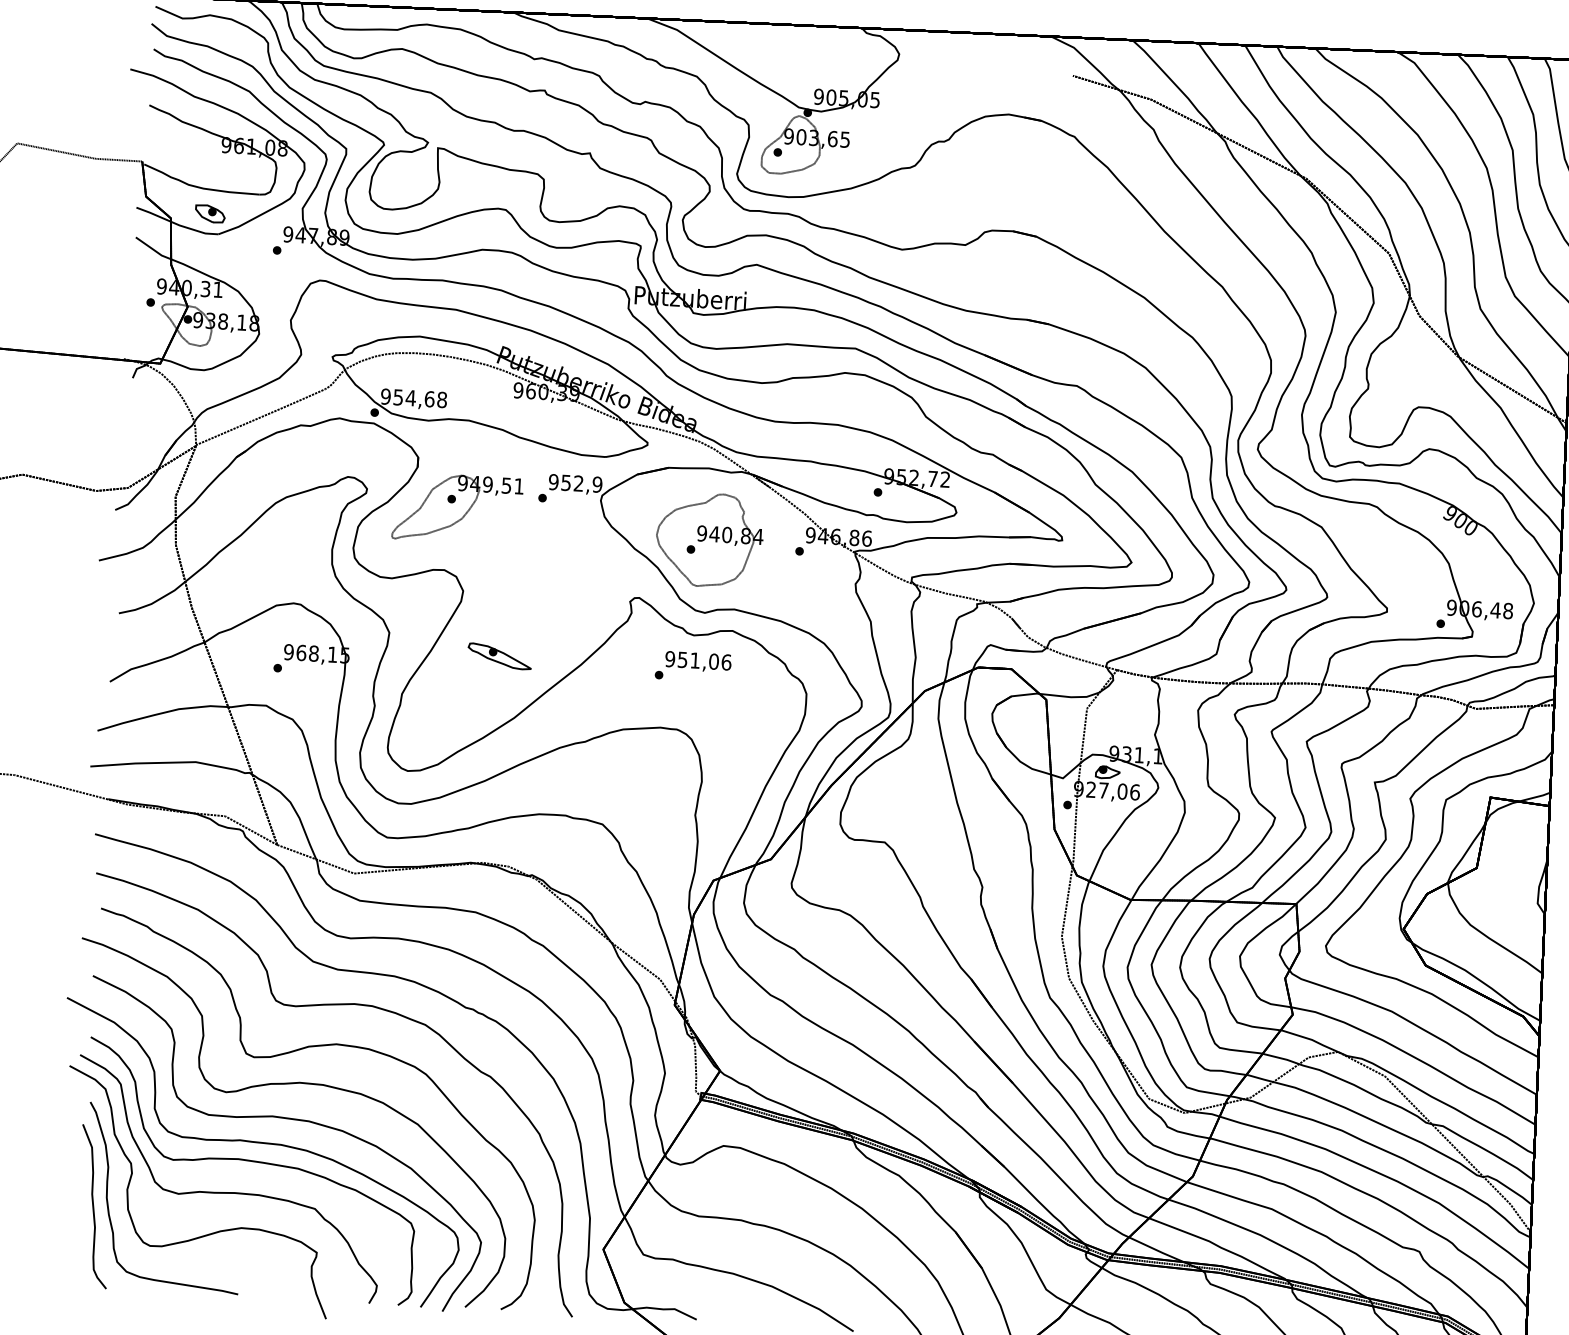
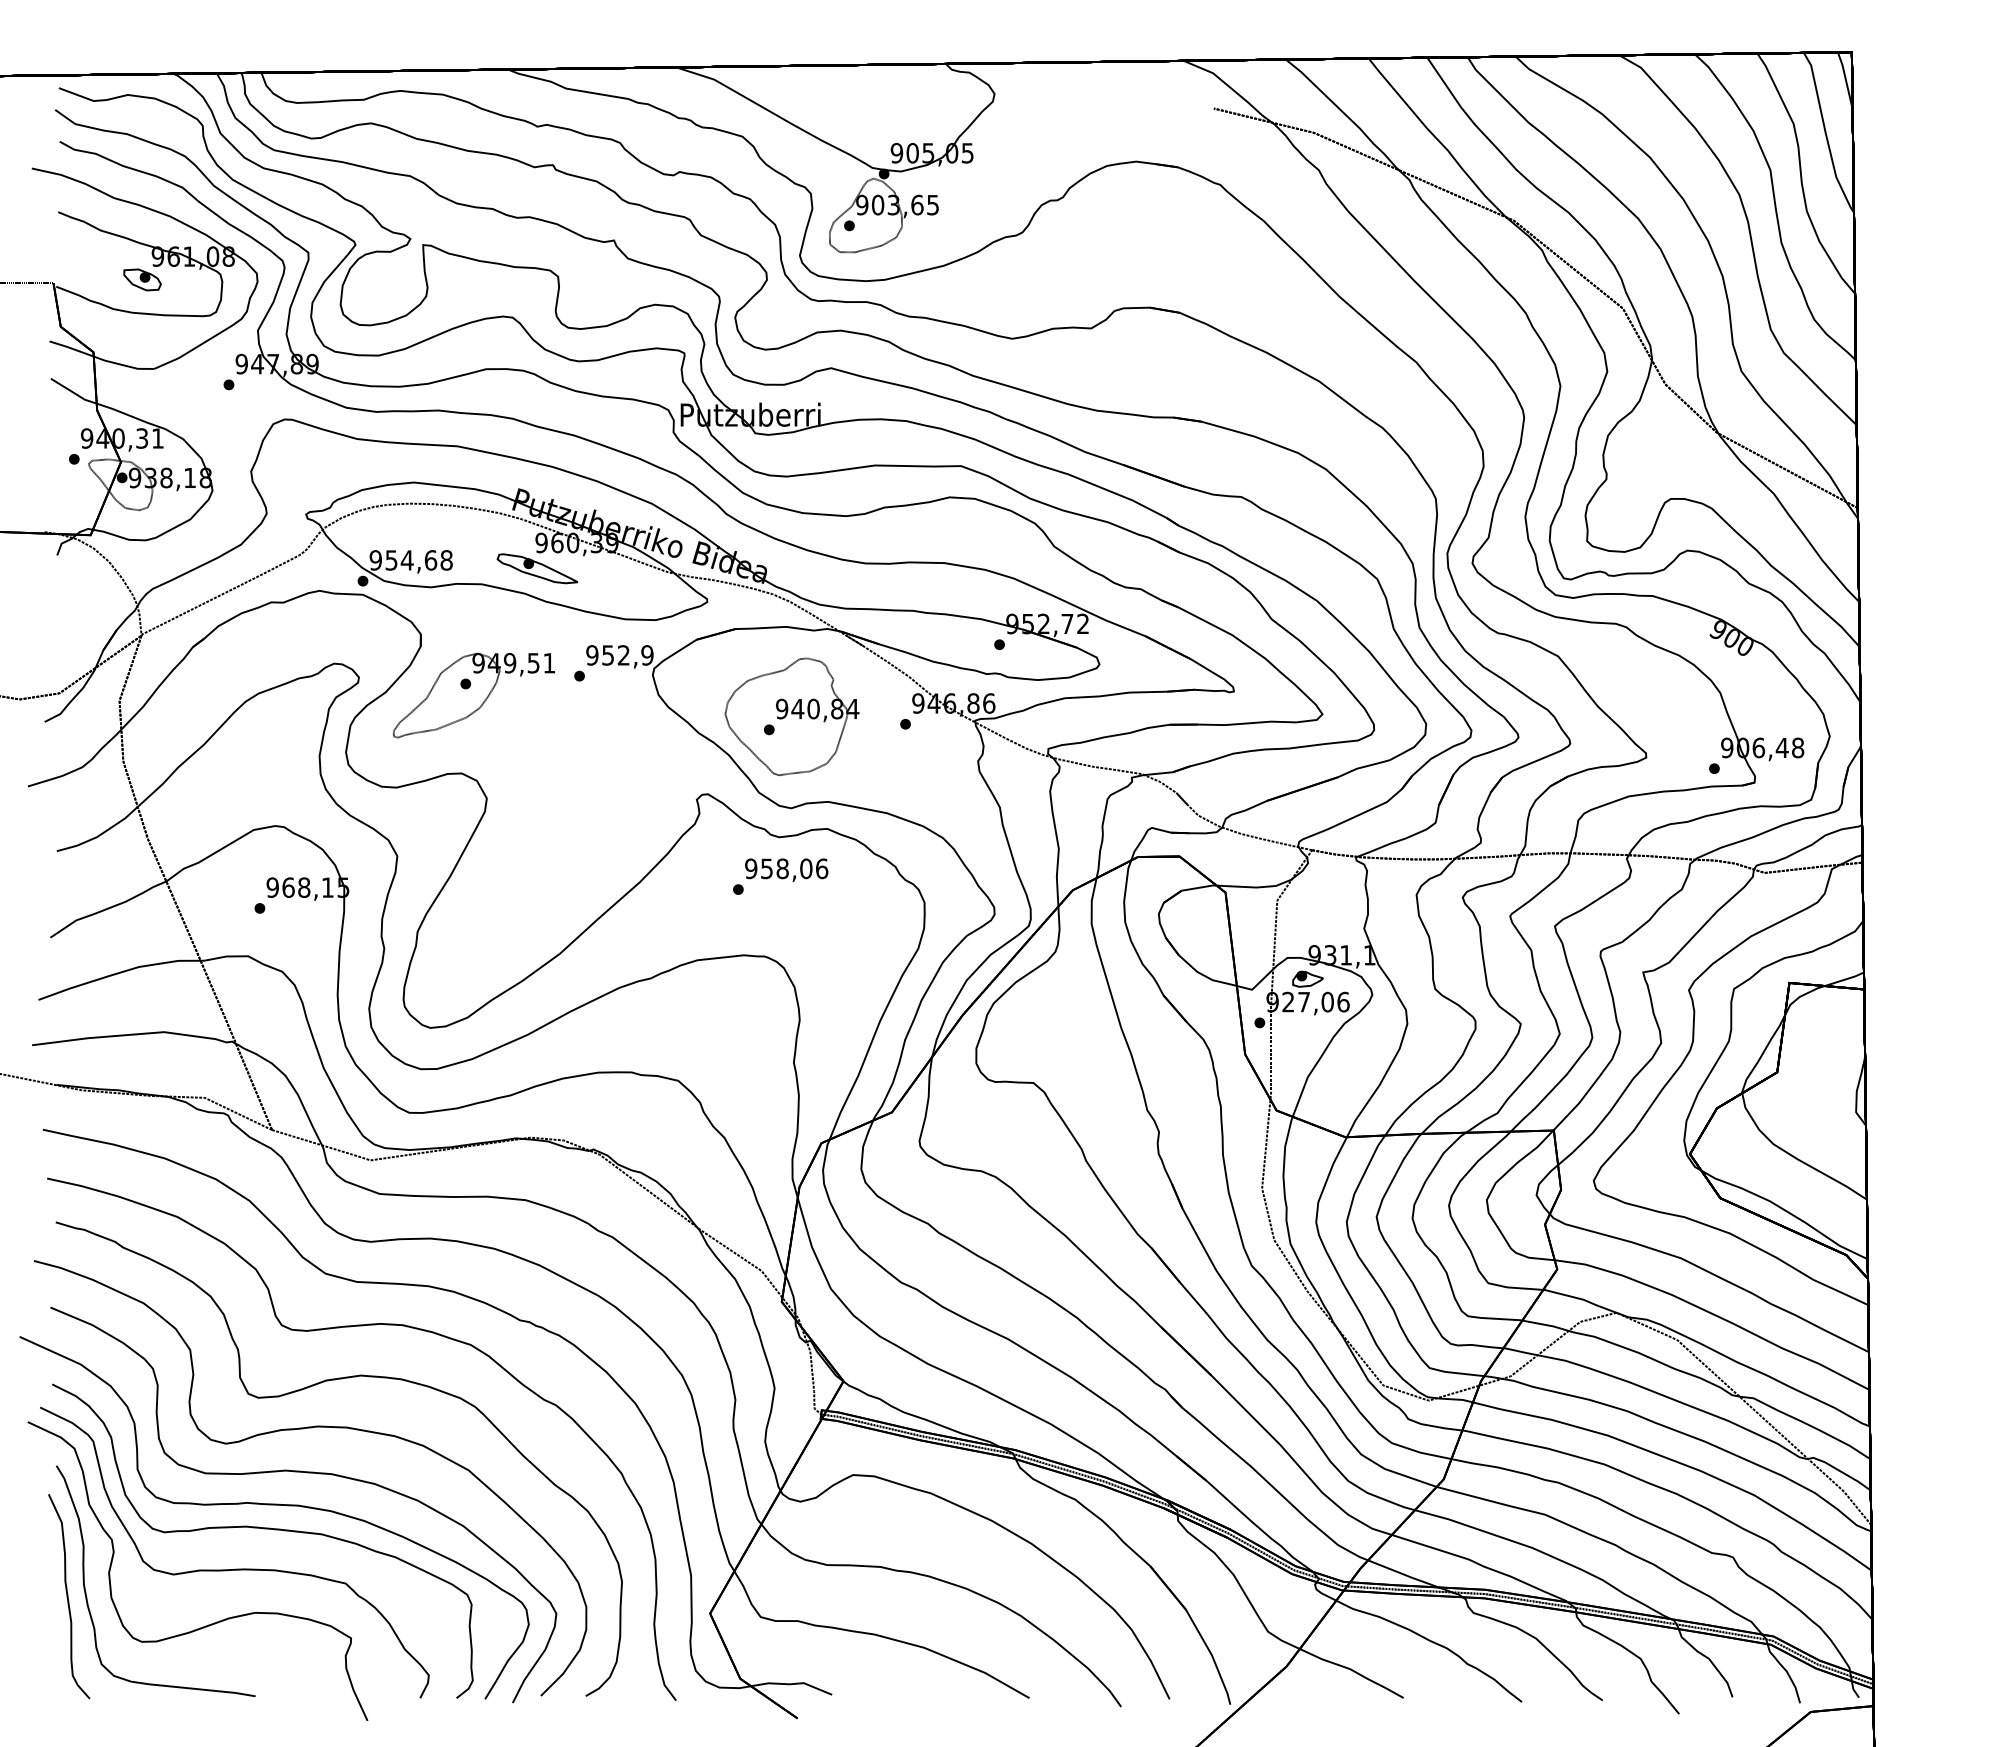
part: (210, 213) -> (142, 279), moved
part: (499, 656) -> (537, 568), moved
text: (695, 660) -> (782, 868), 951,06 -> 958,06

